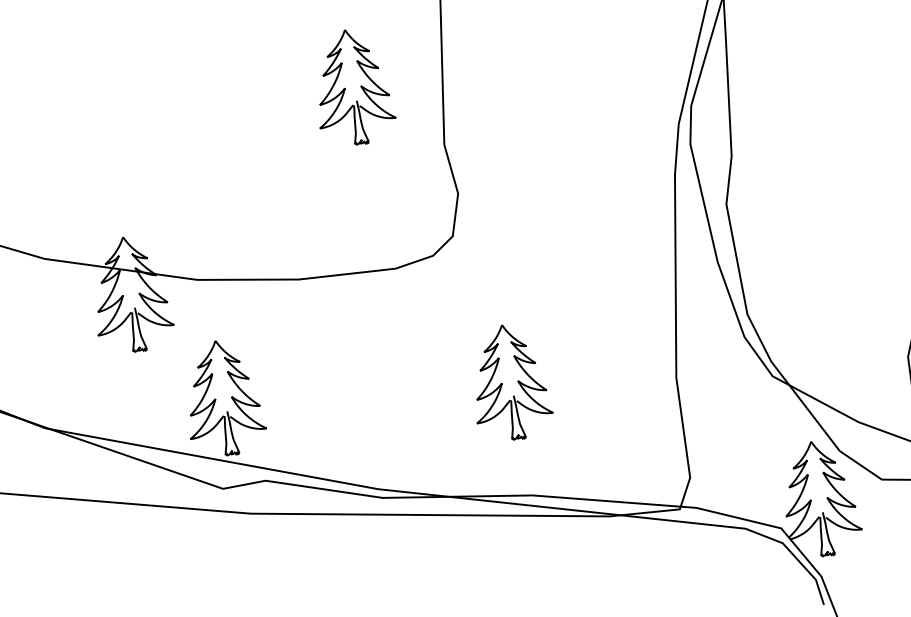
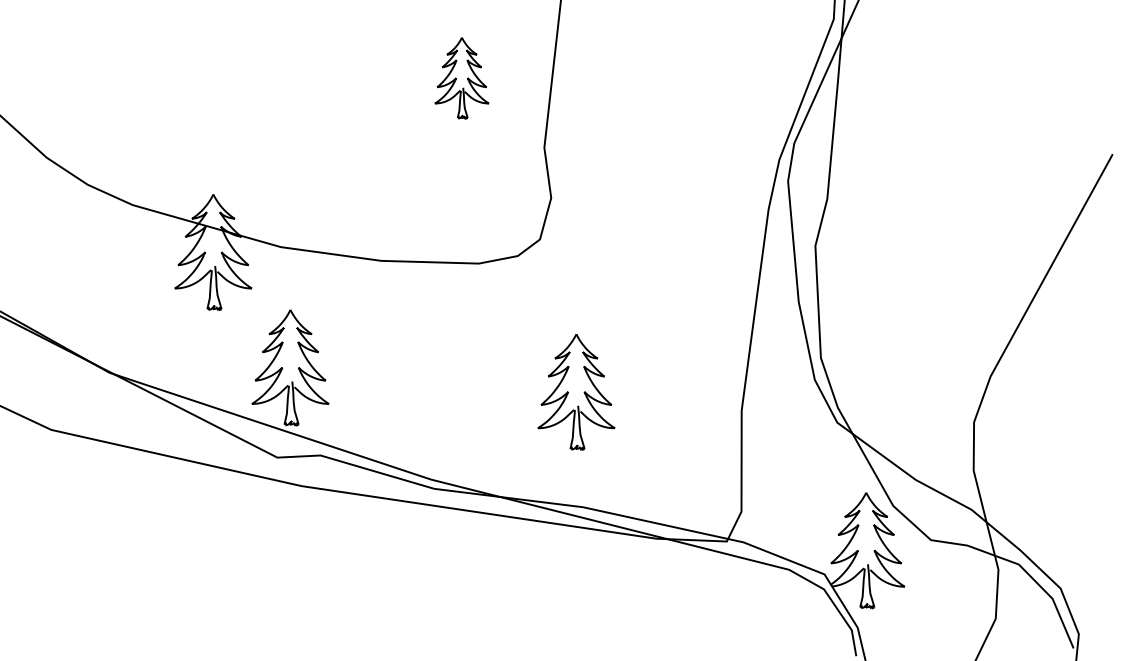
part: (352, 87) -> (461, 78), size x0.7

